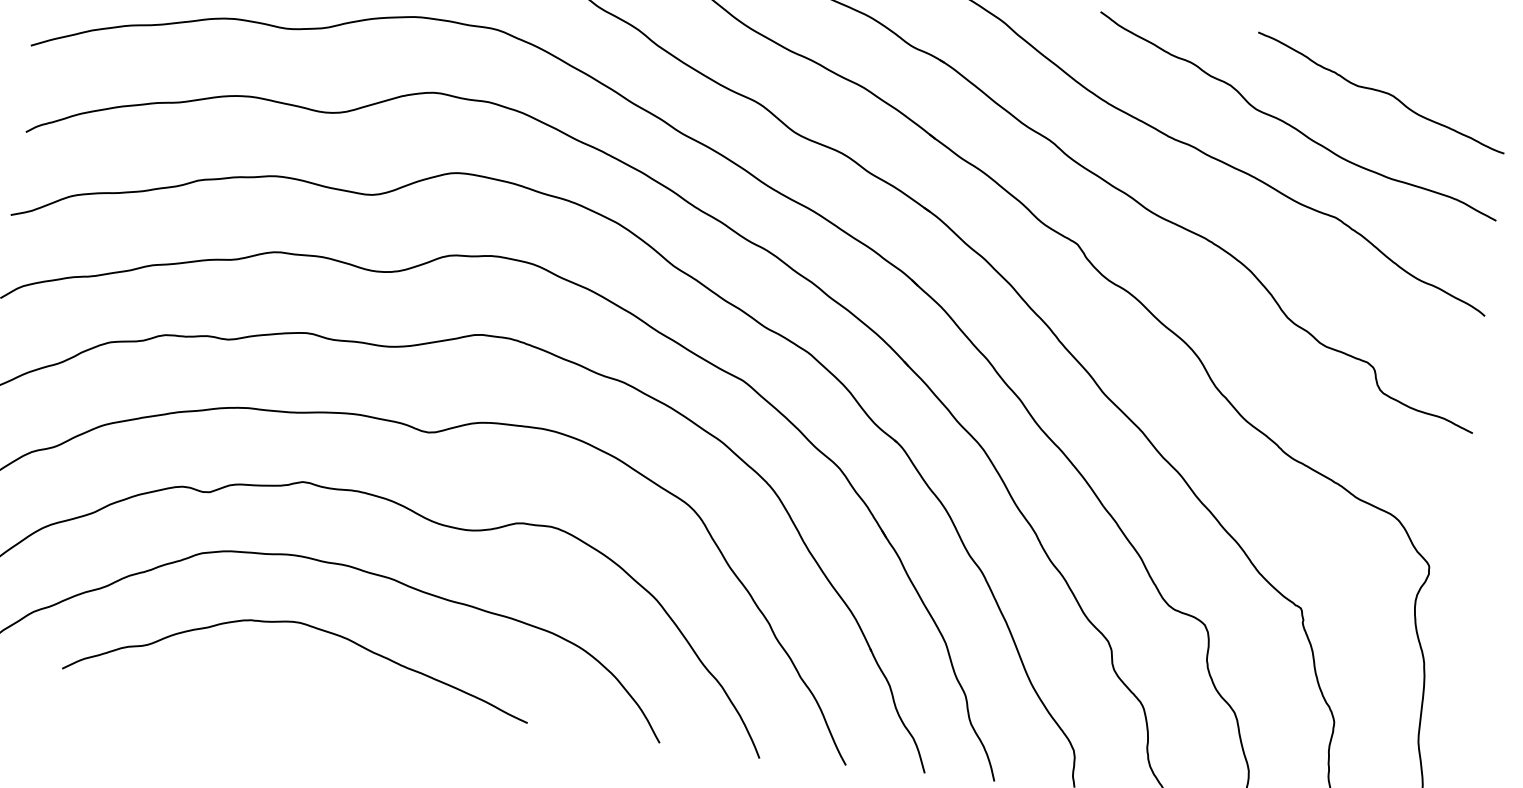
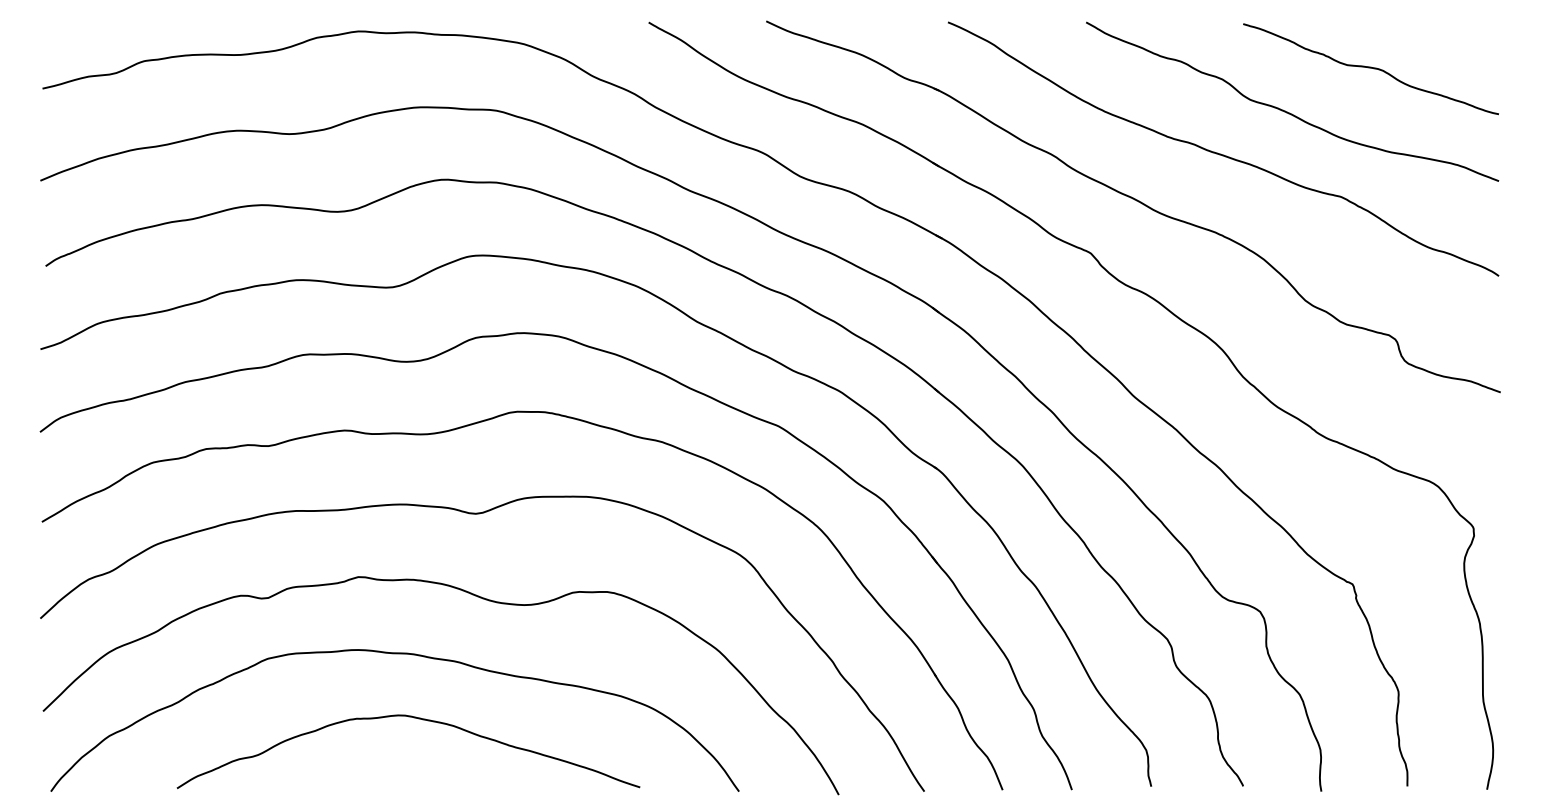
curve: (313, 628) -> (418, 719), moved

